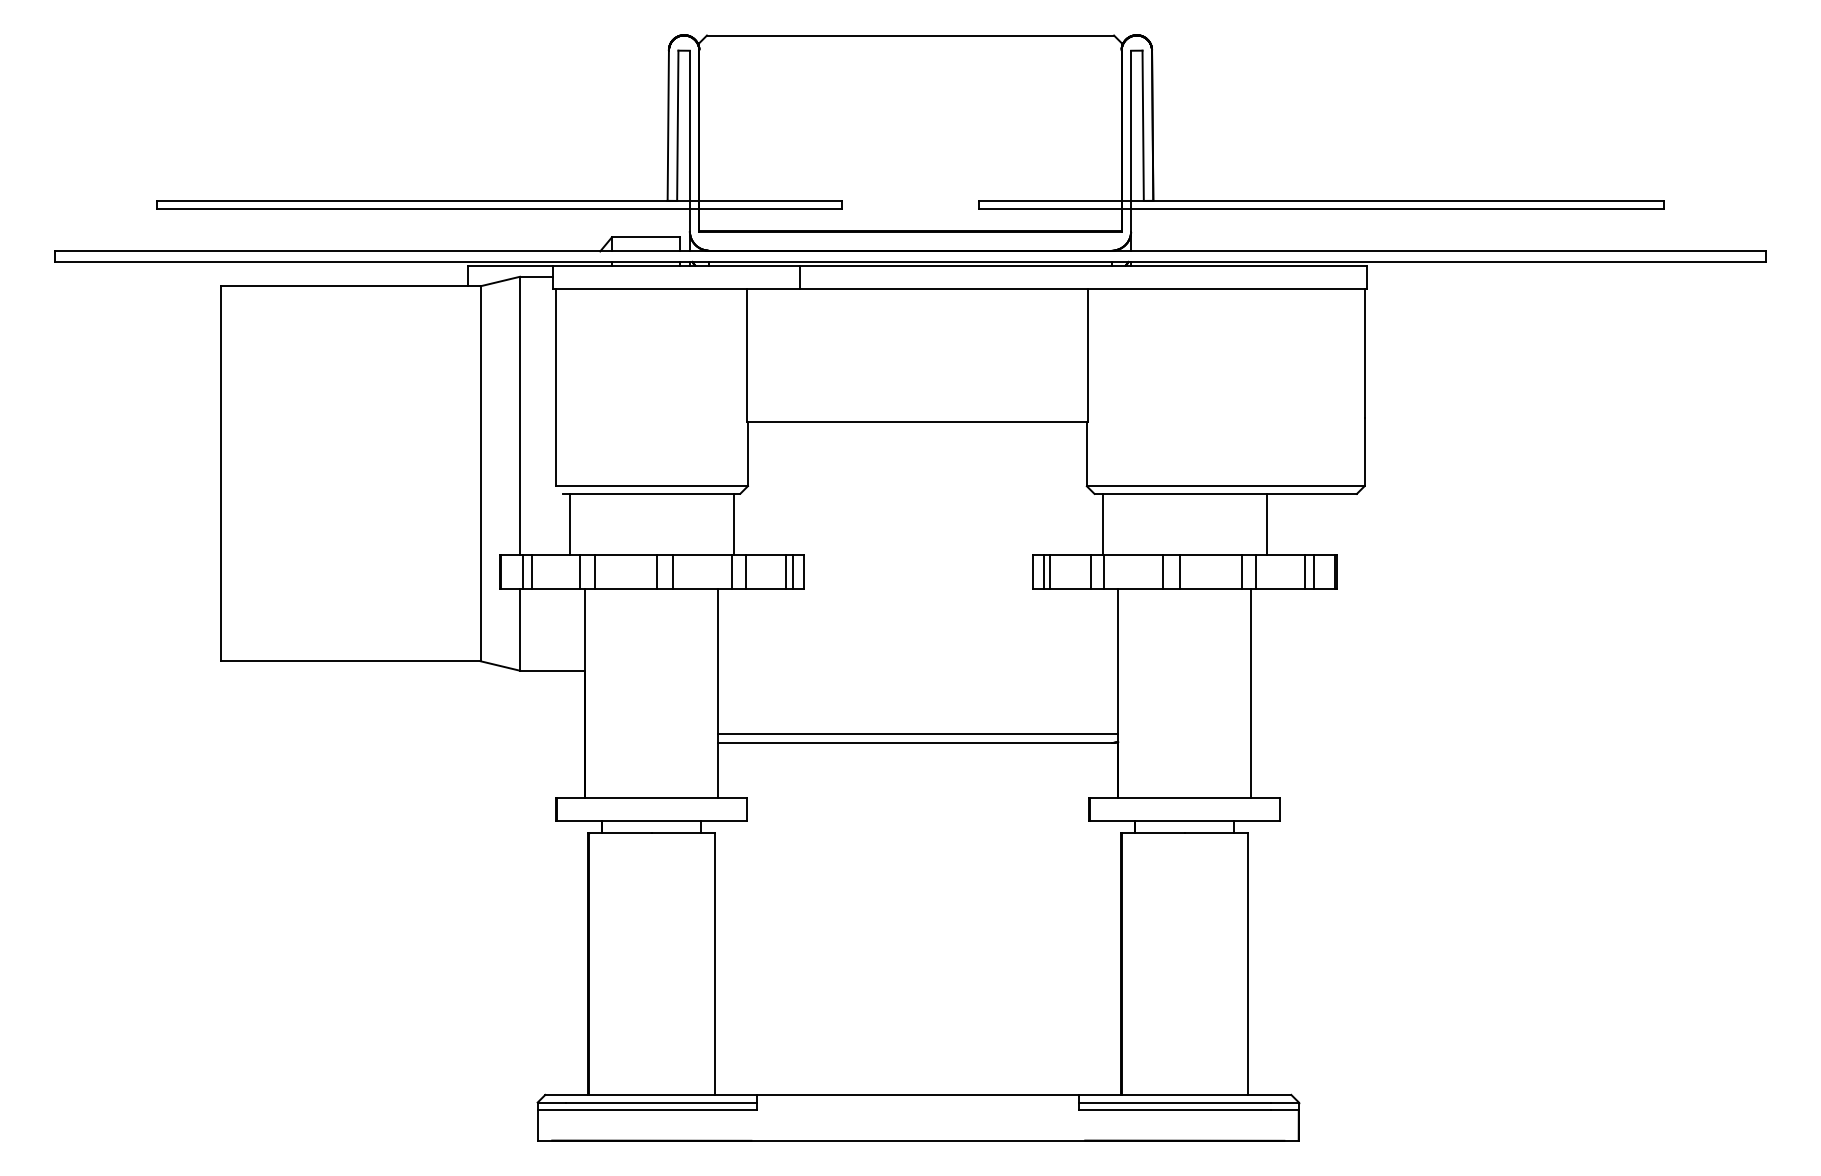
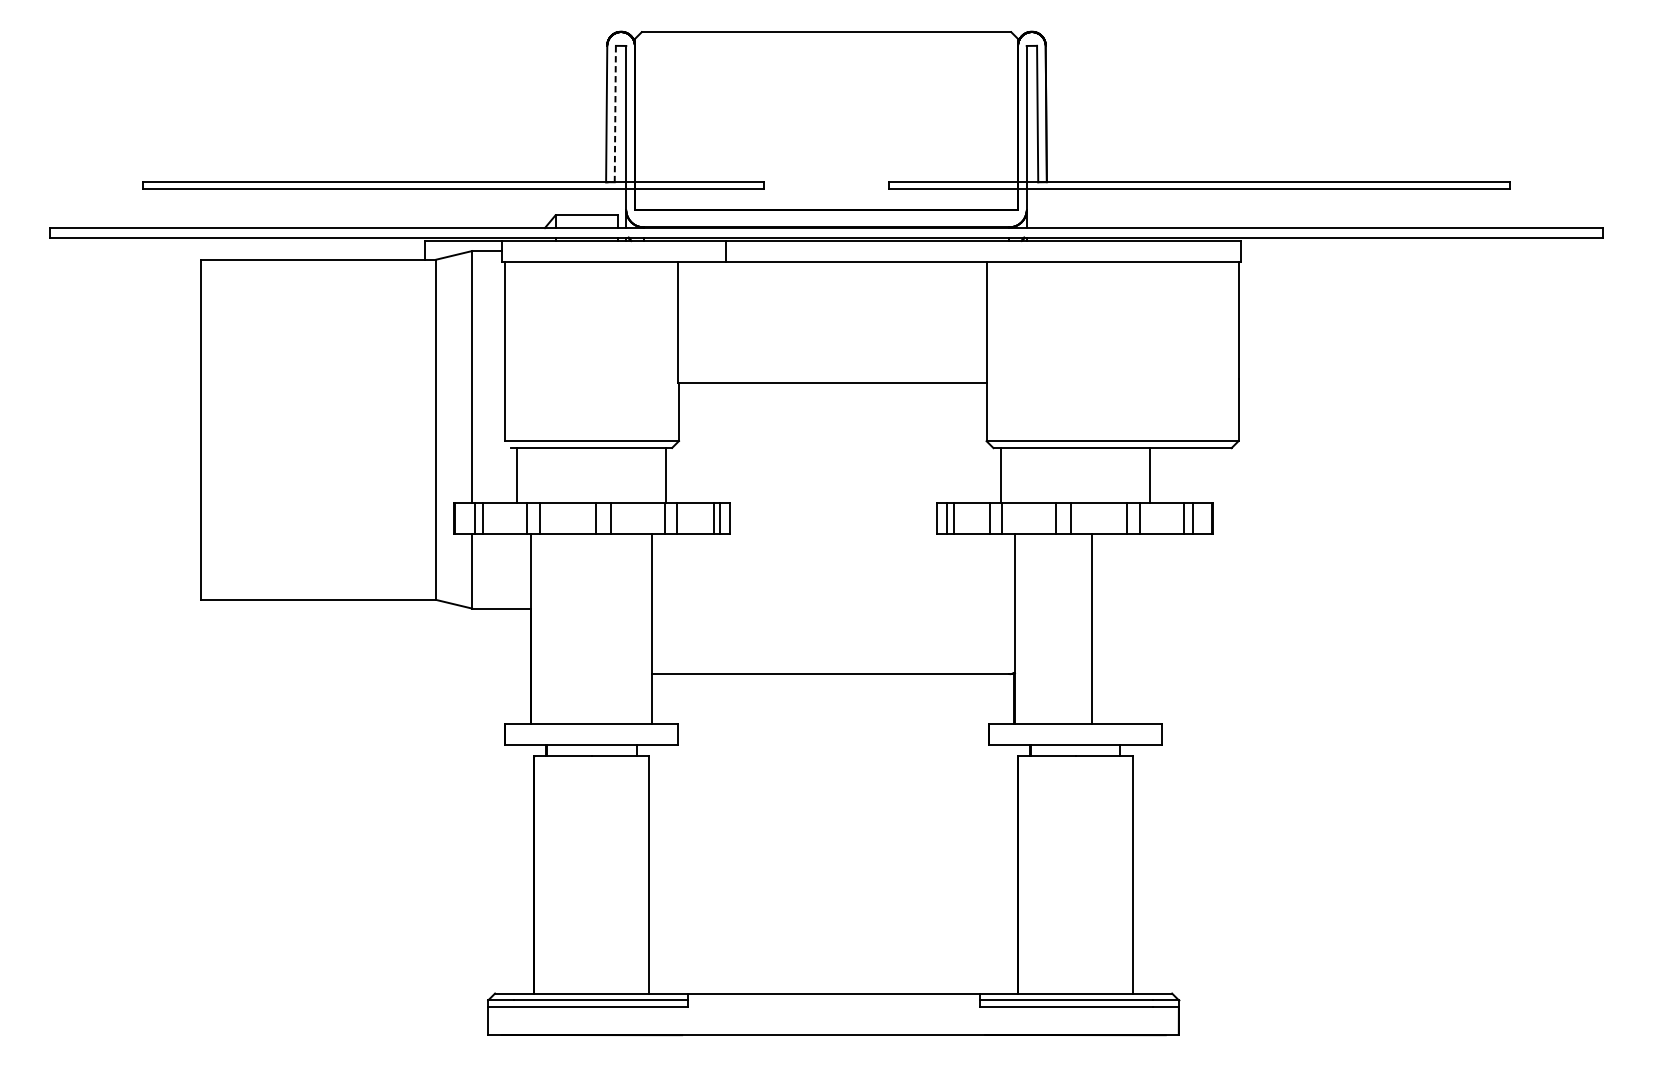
line: (677, 125) -> (615, 113), solid -> dashed
line: (1251, 693) -> (1092, 629), moved
line: (918, 733) -> (833, 665), removed

